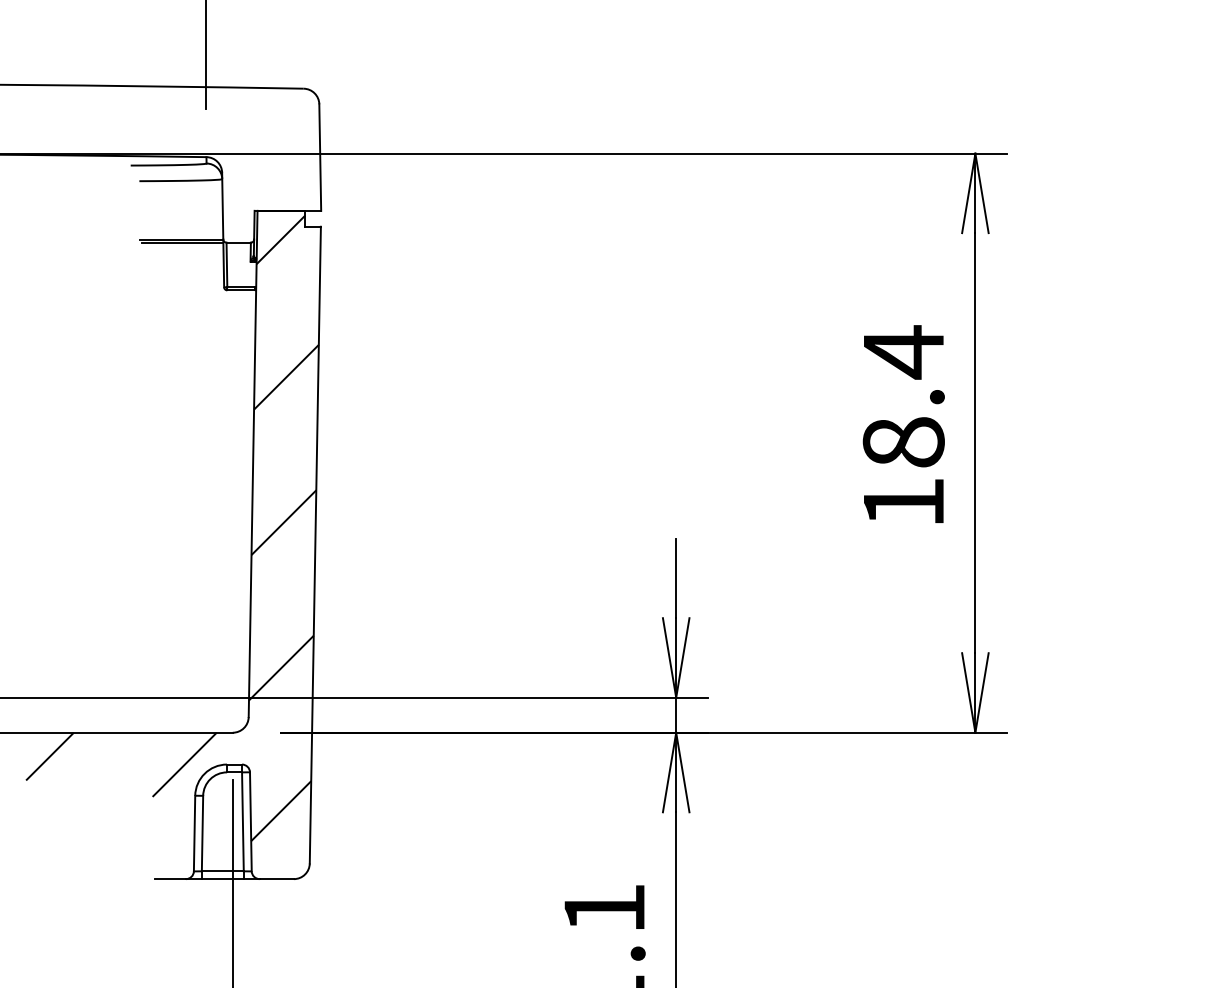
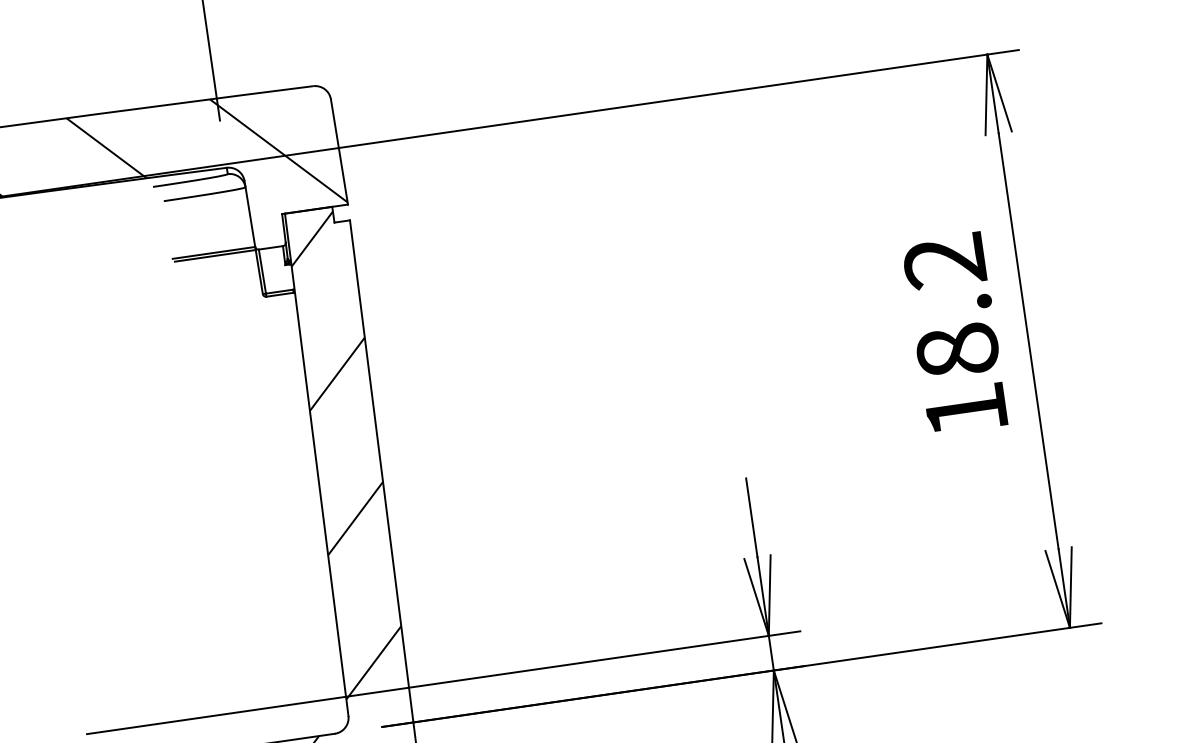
hatch: (187, 146) -> (206, 159), added
text: (902, 352) -> (943, 261), 18.4 -> 18.2

